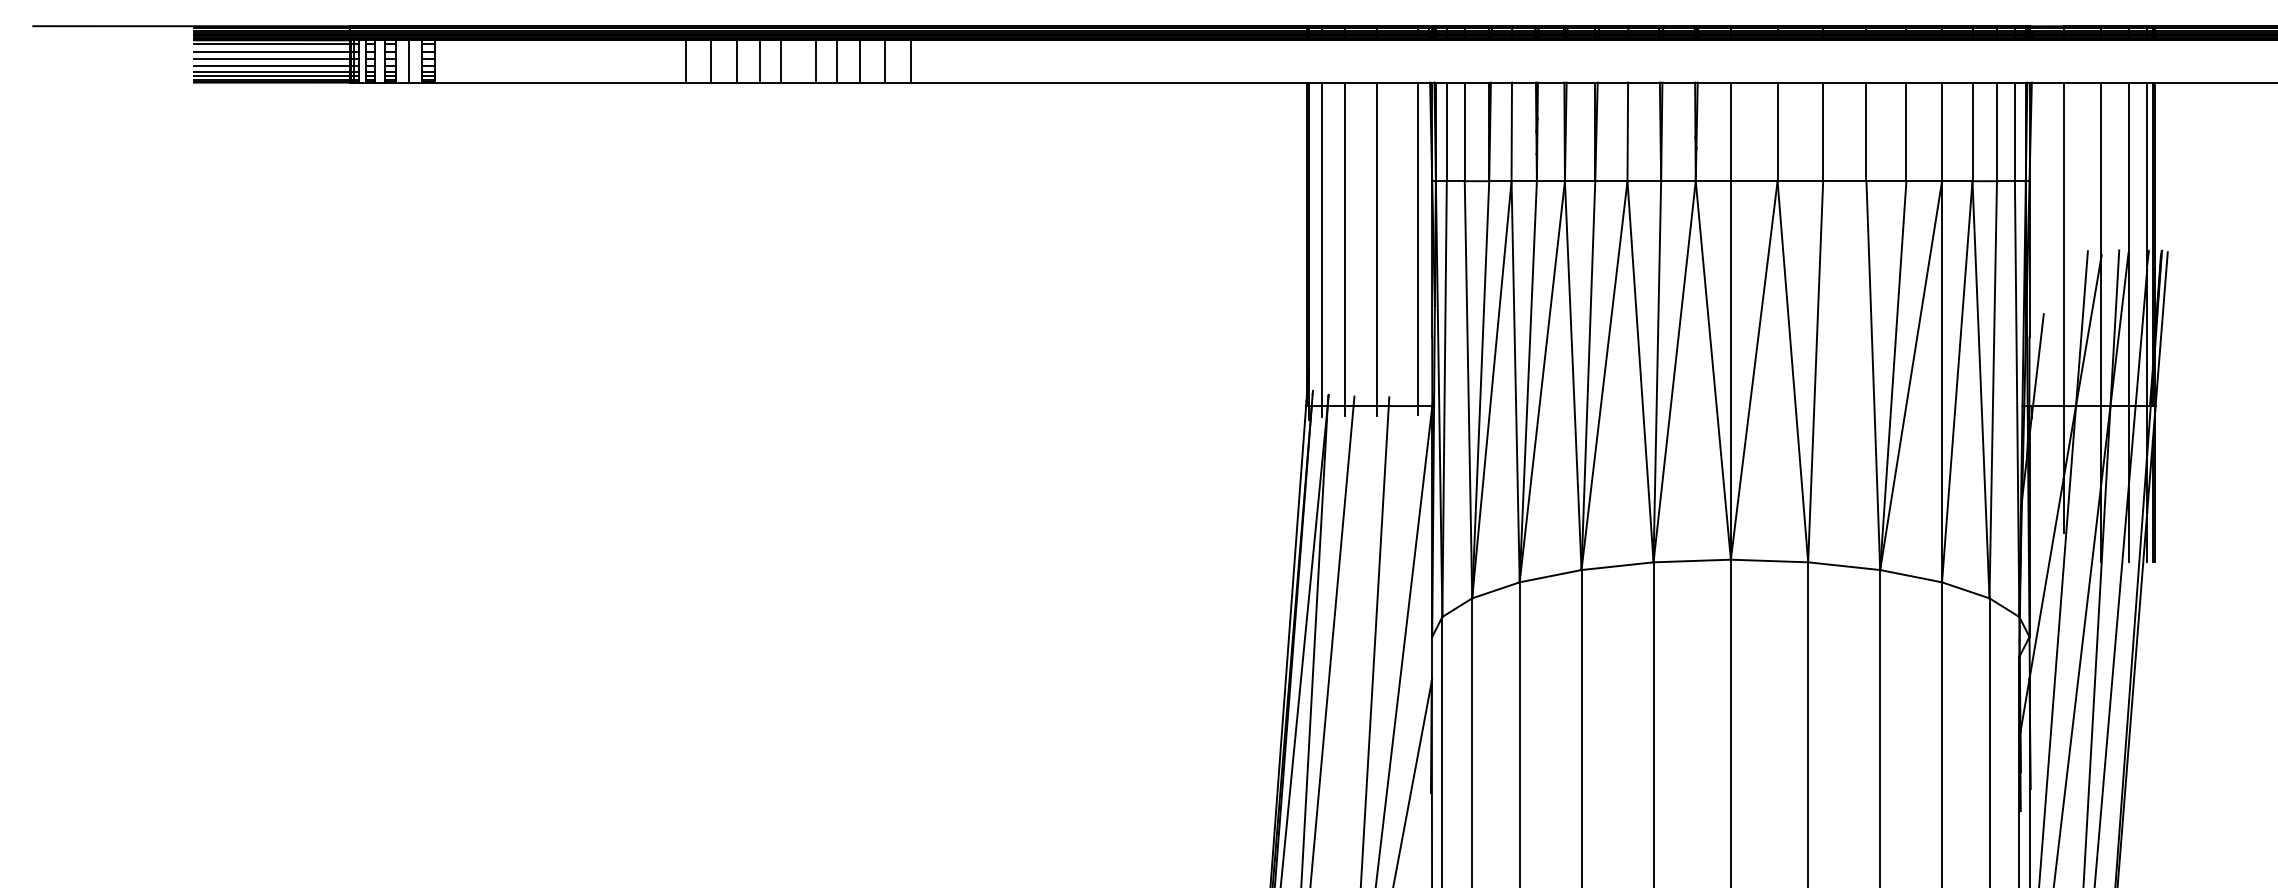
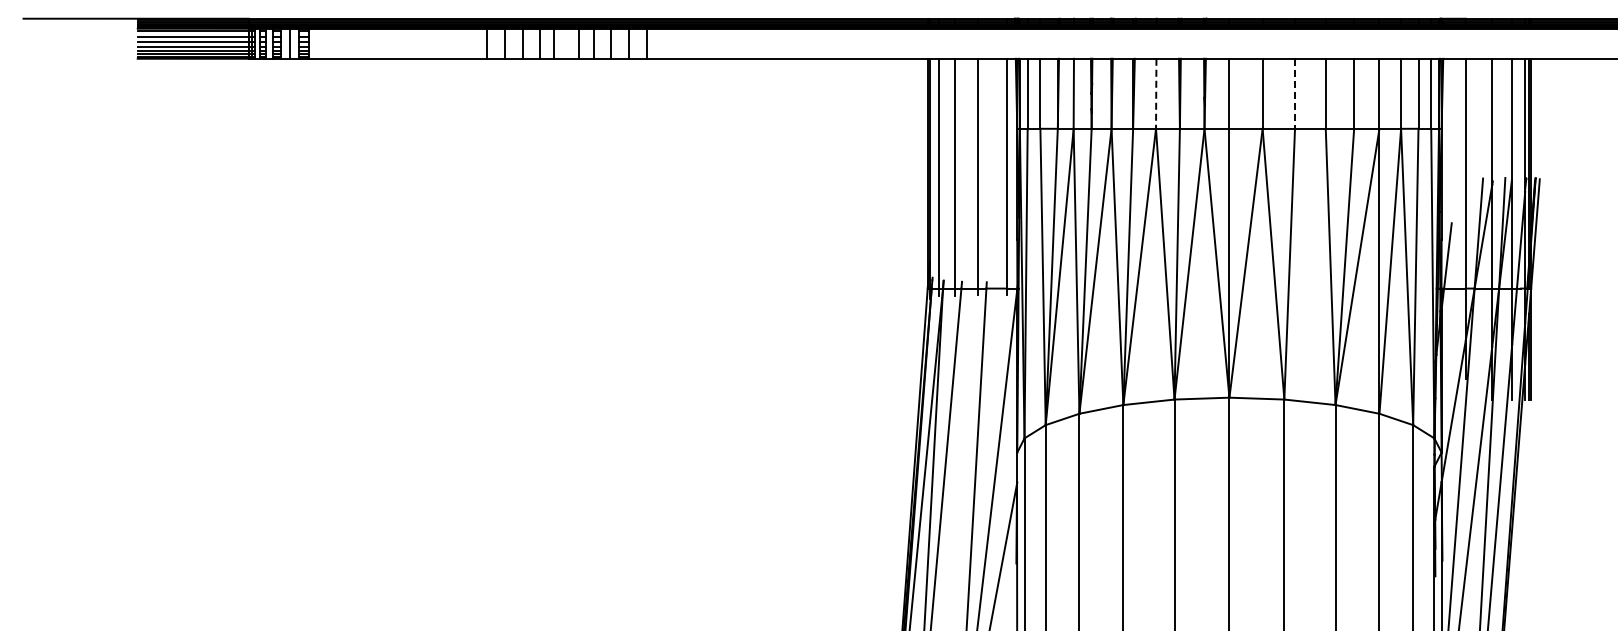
line: (1628, 132) -> (1156, 94), solid -> dashed
line: (1823, 132) -> (1295, 94), solid -> dashed

